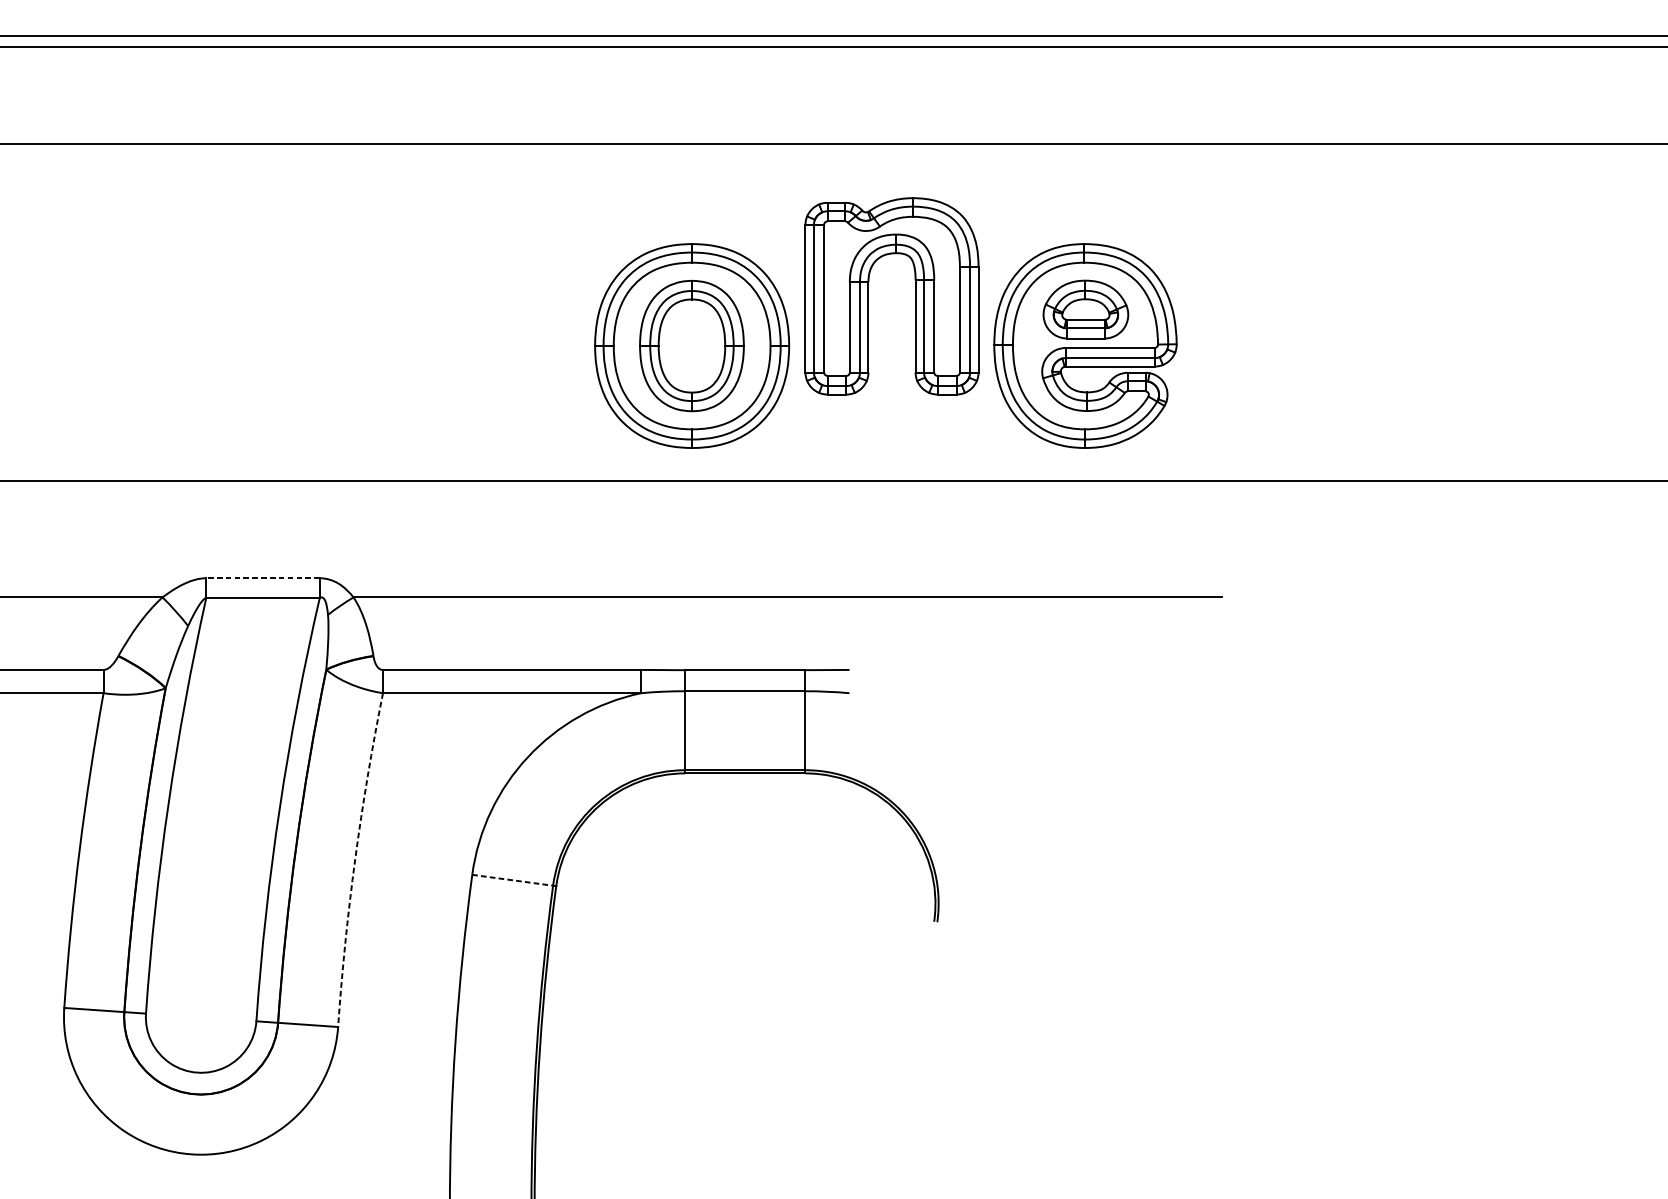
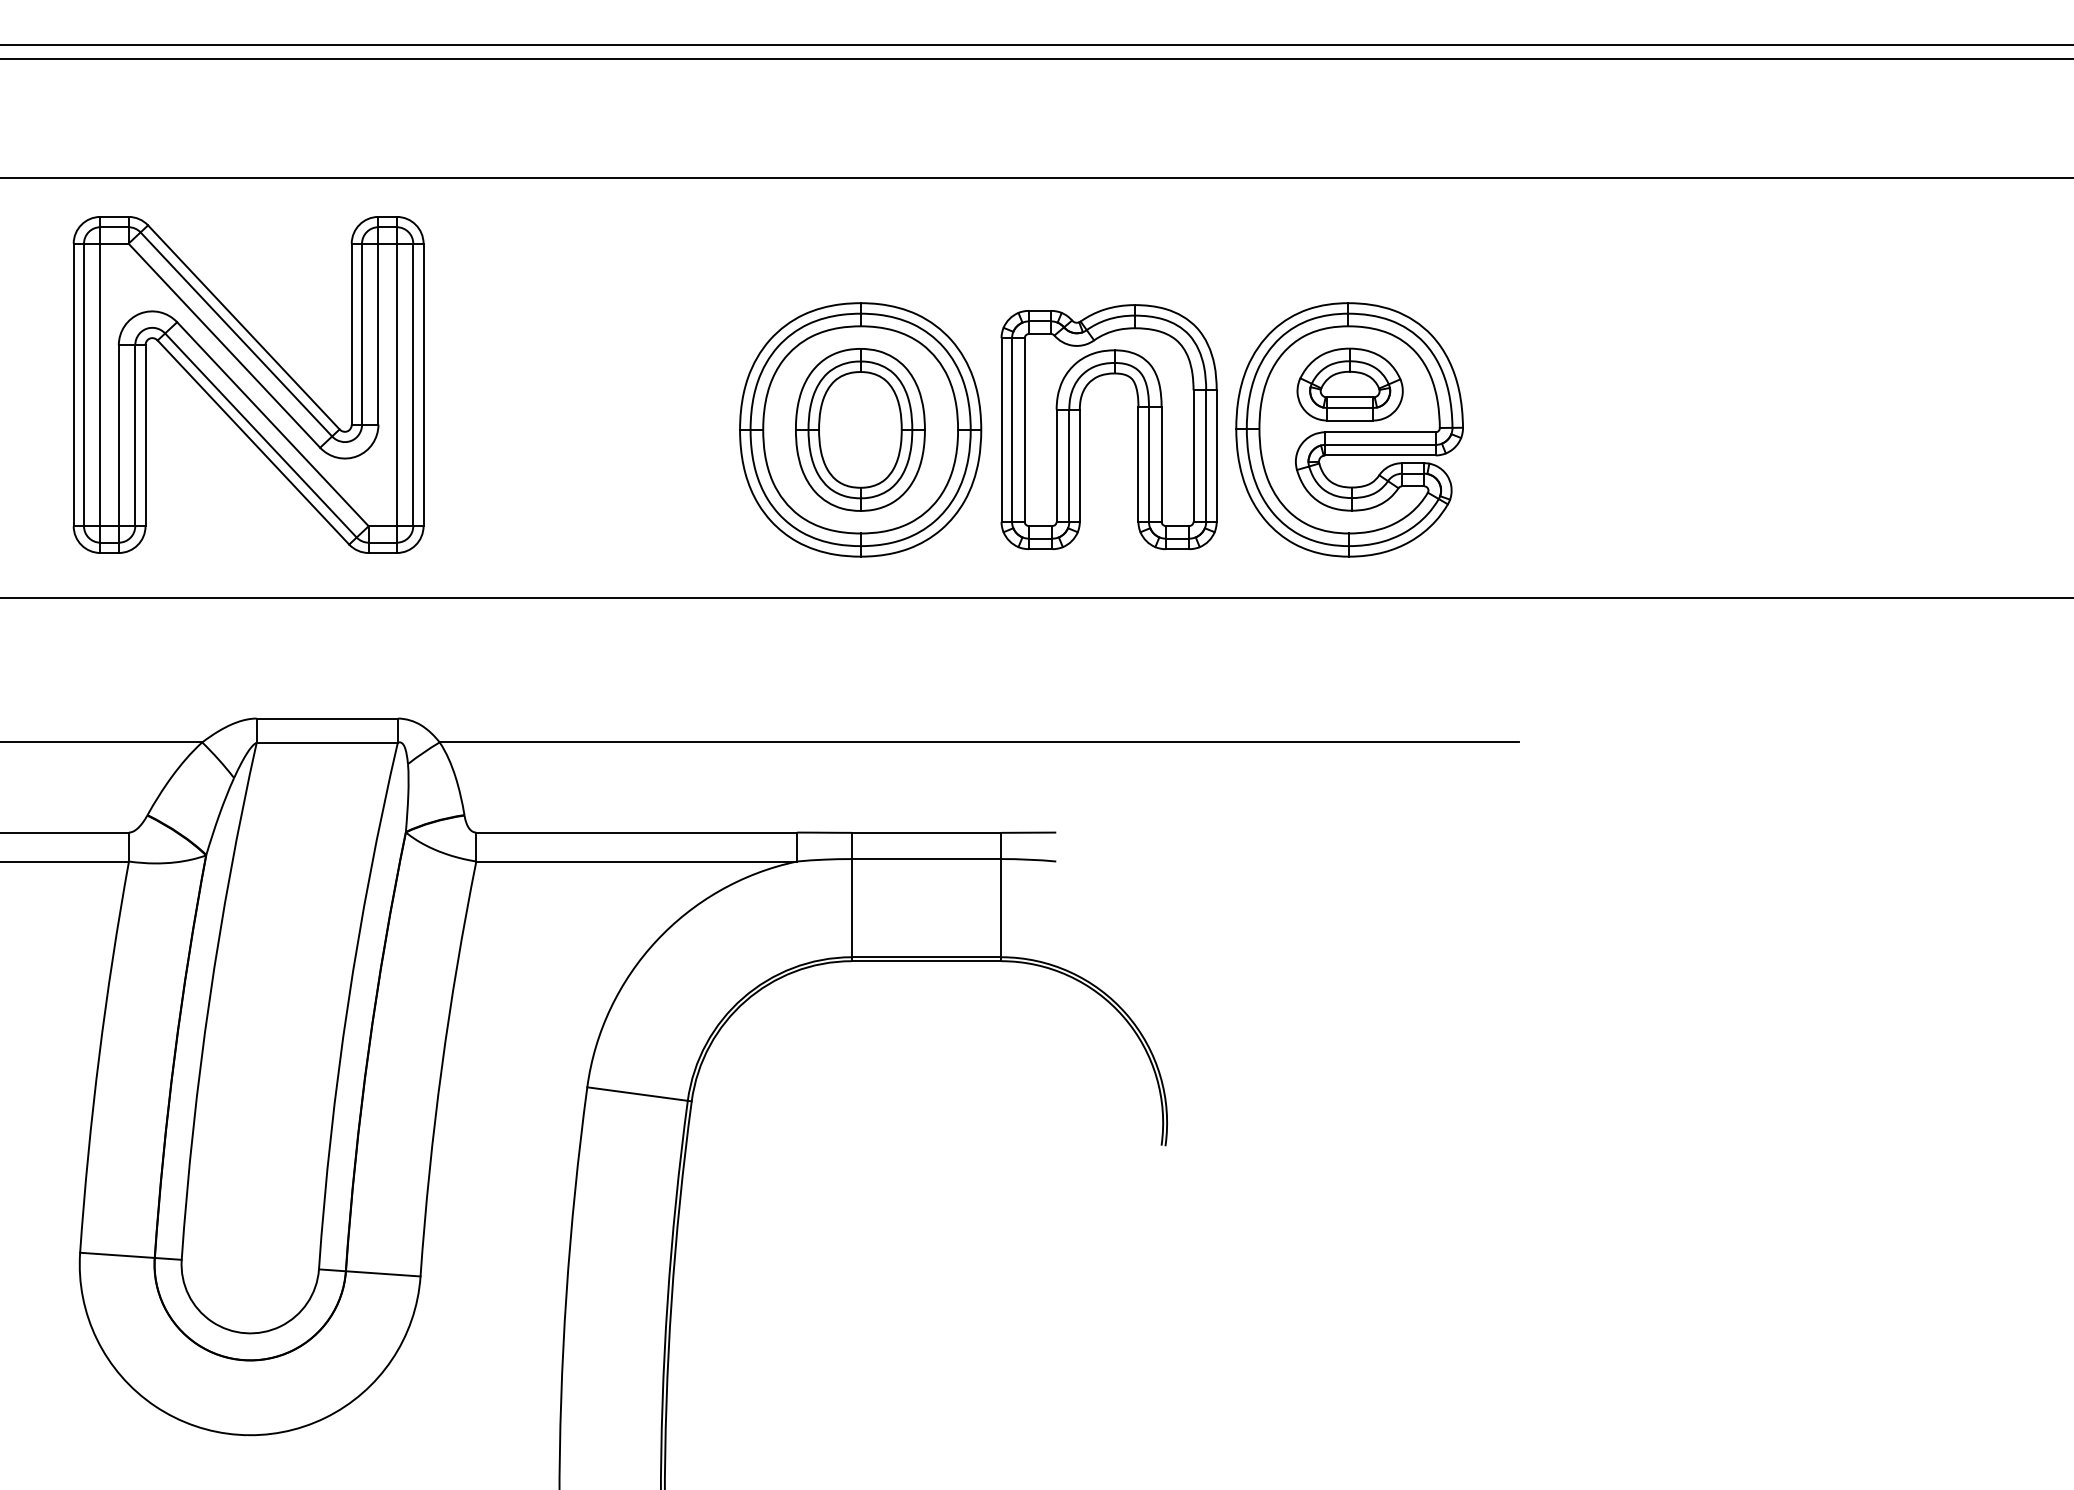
part: (868, 295) -> (1080, 426), moved
part: (199, 309) -> (248, 384), added
line: (263, 578) -> (327, 718), dashed -> solid
arc: (354, 859) -> (441, 1068), dashed -> solid
line: (512, 880) -> (637, 1094), dashed -> solid

